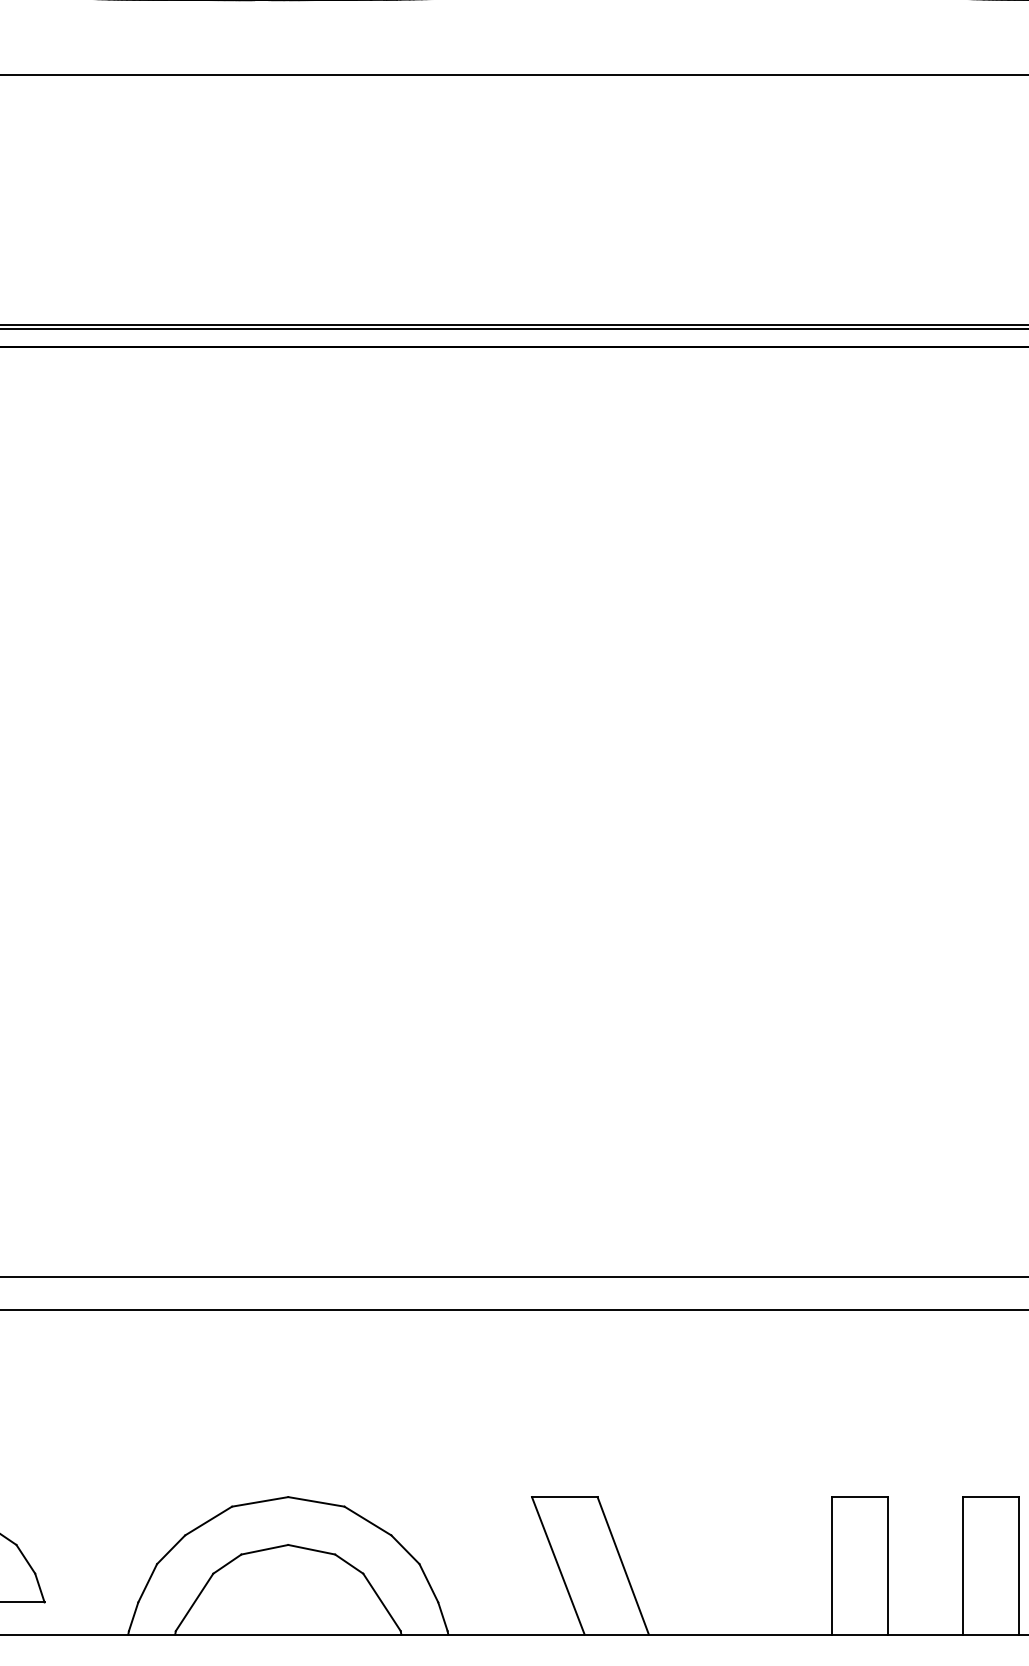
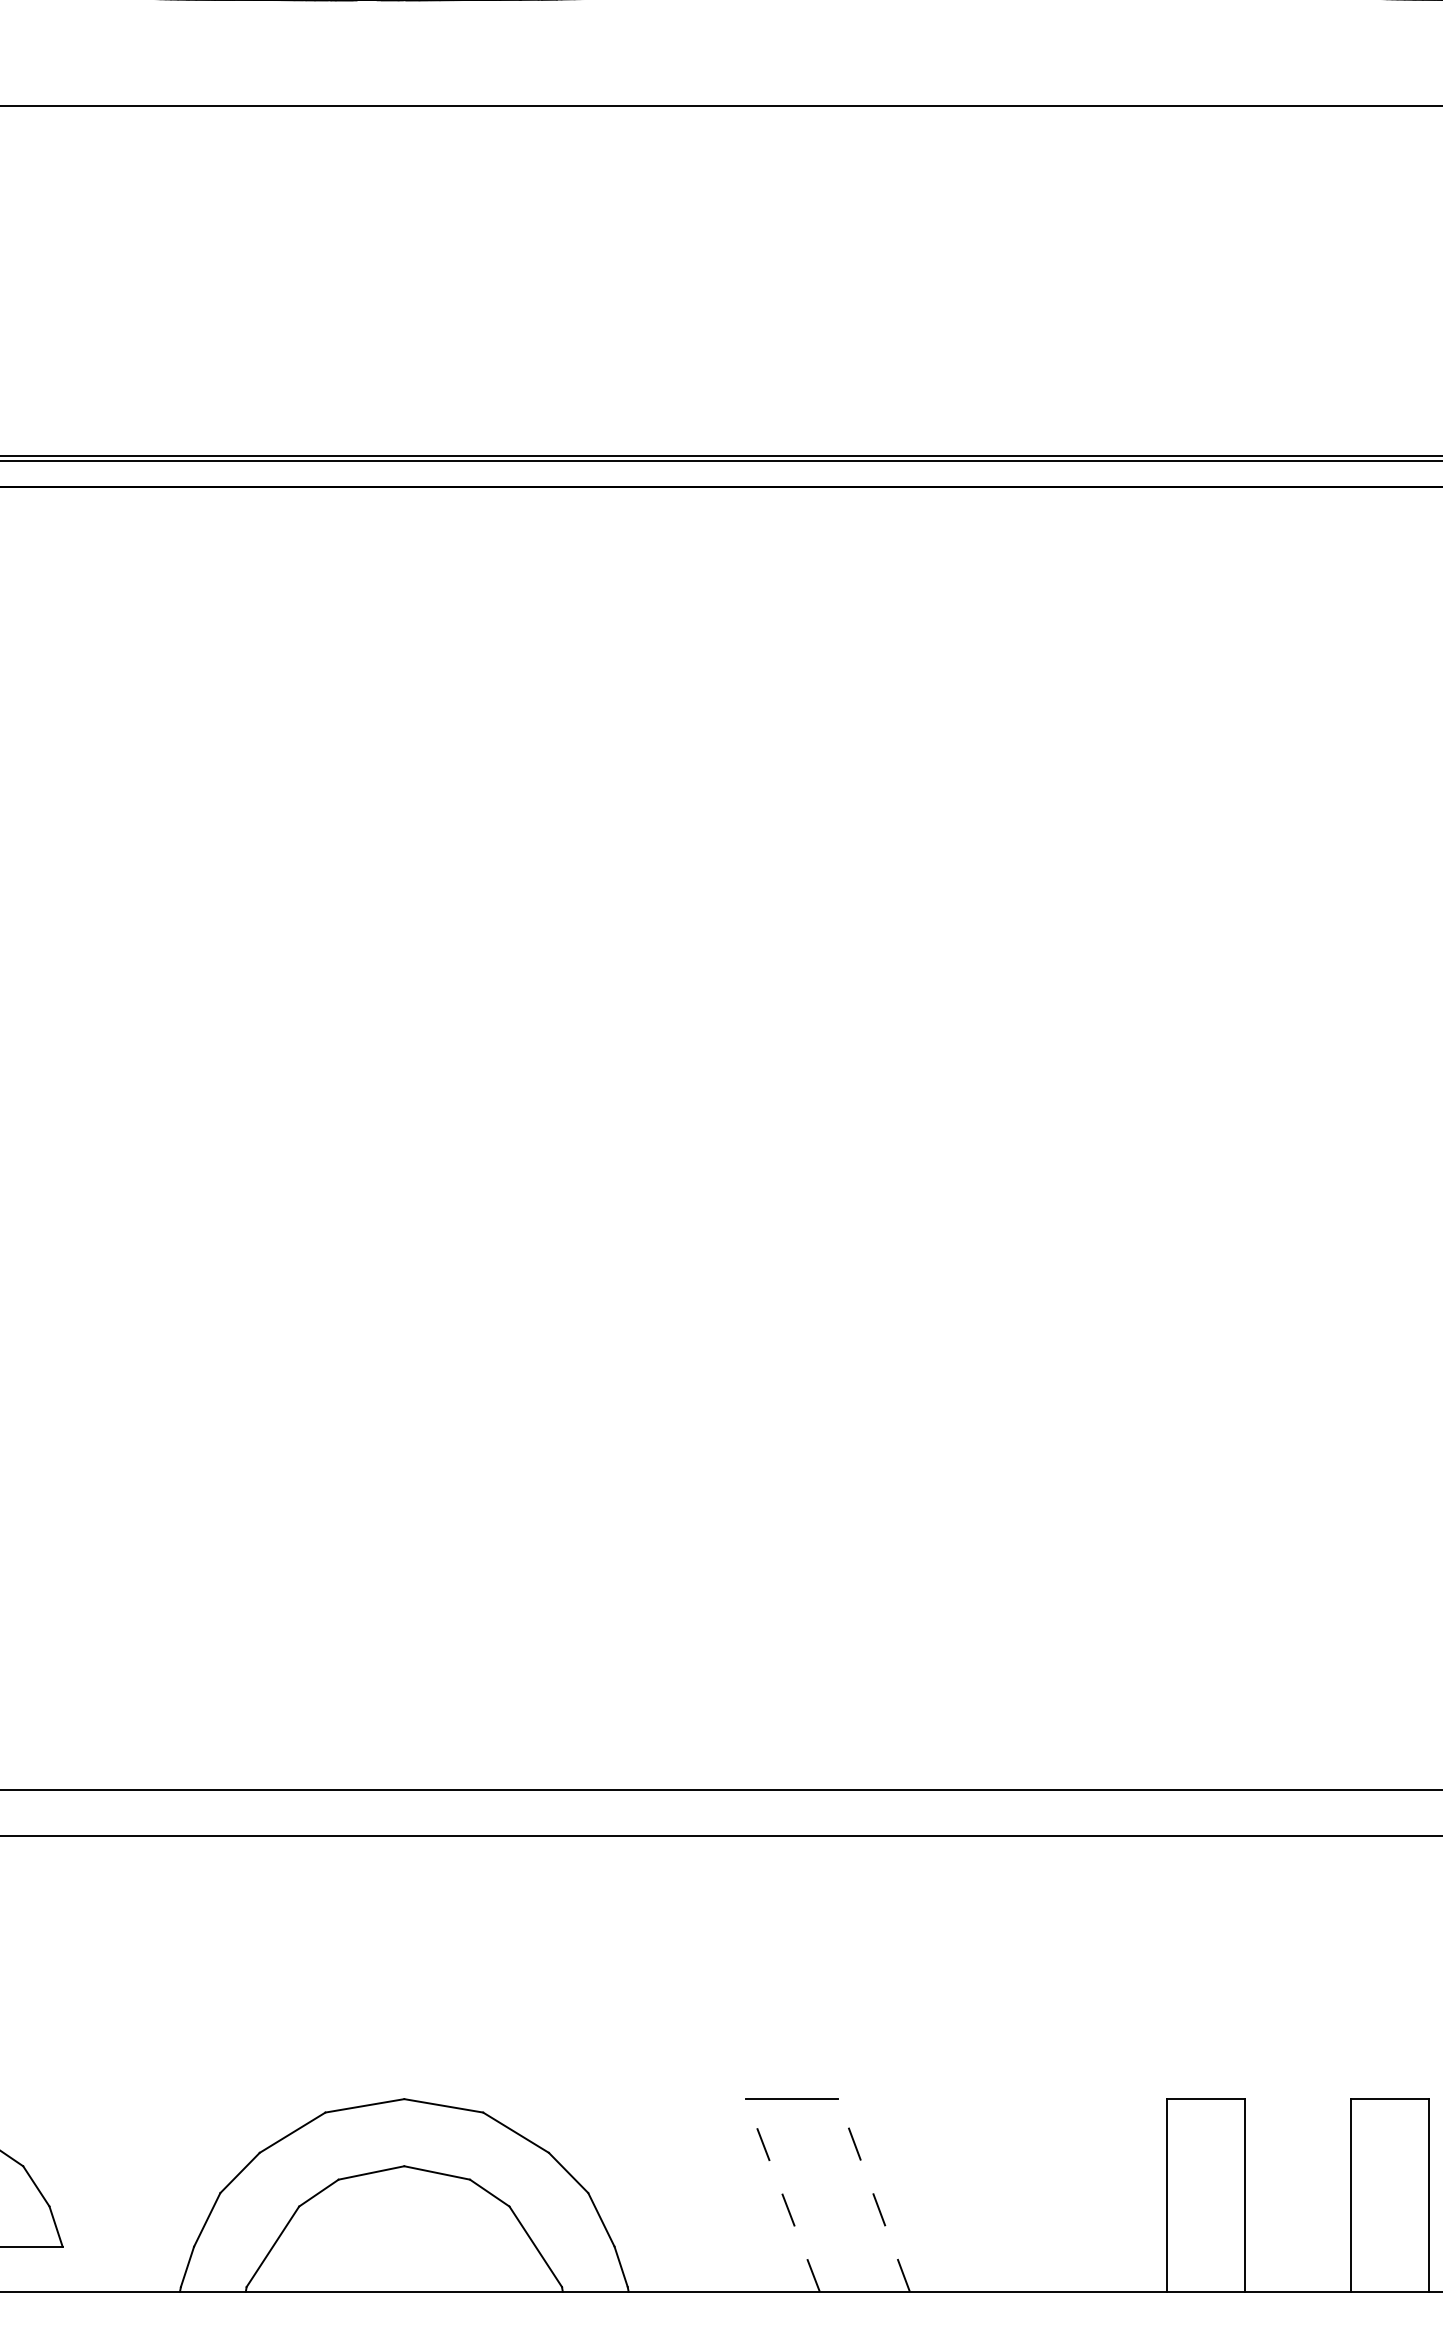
line: (558, 1565) -> (783, 2195), solid -> dashed
line: (623, 1565) -> (874, 2195), solid -> dashed

